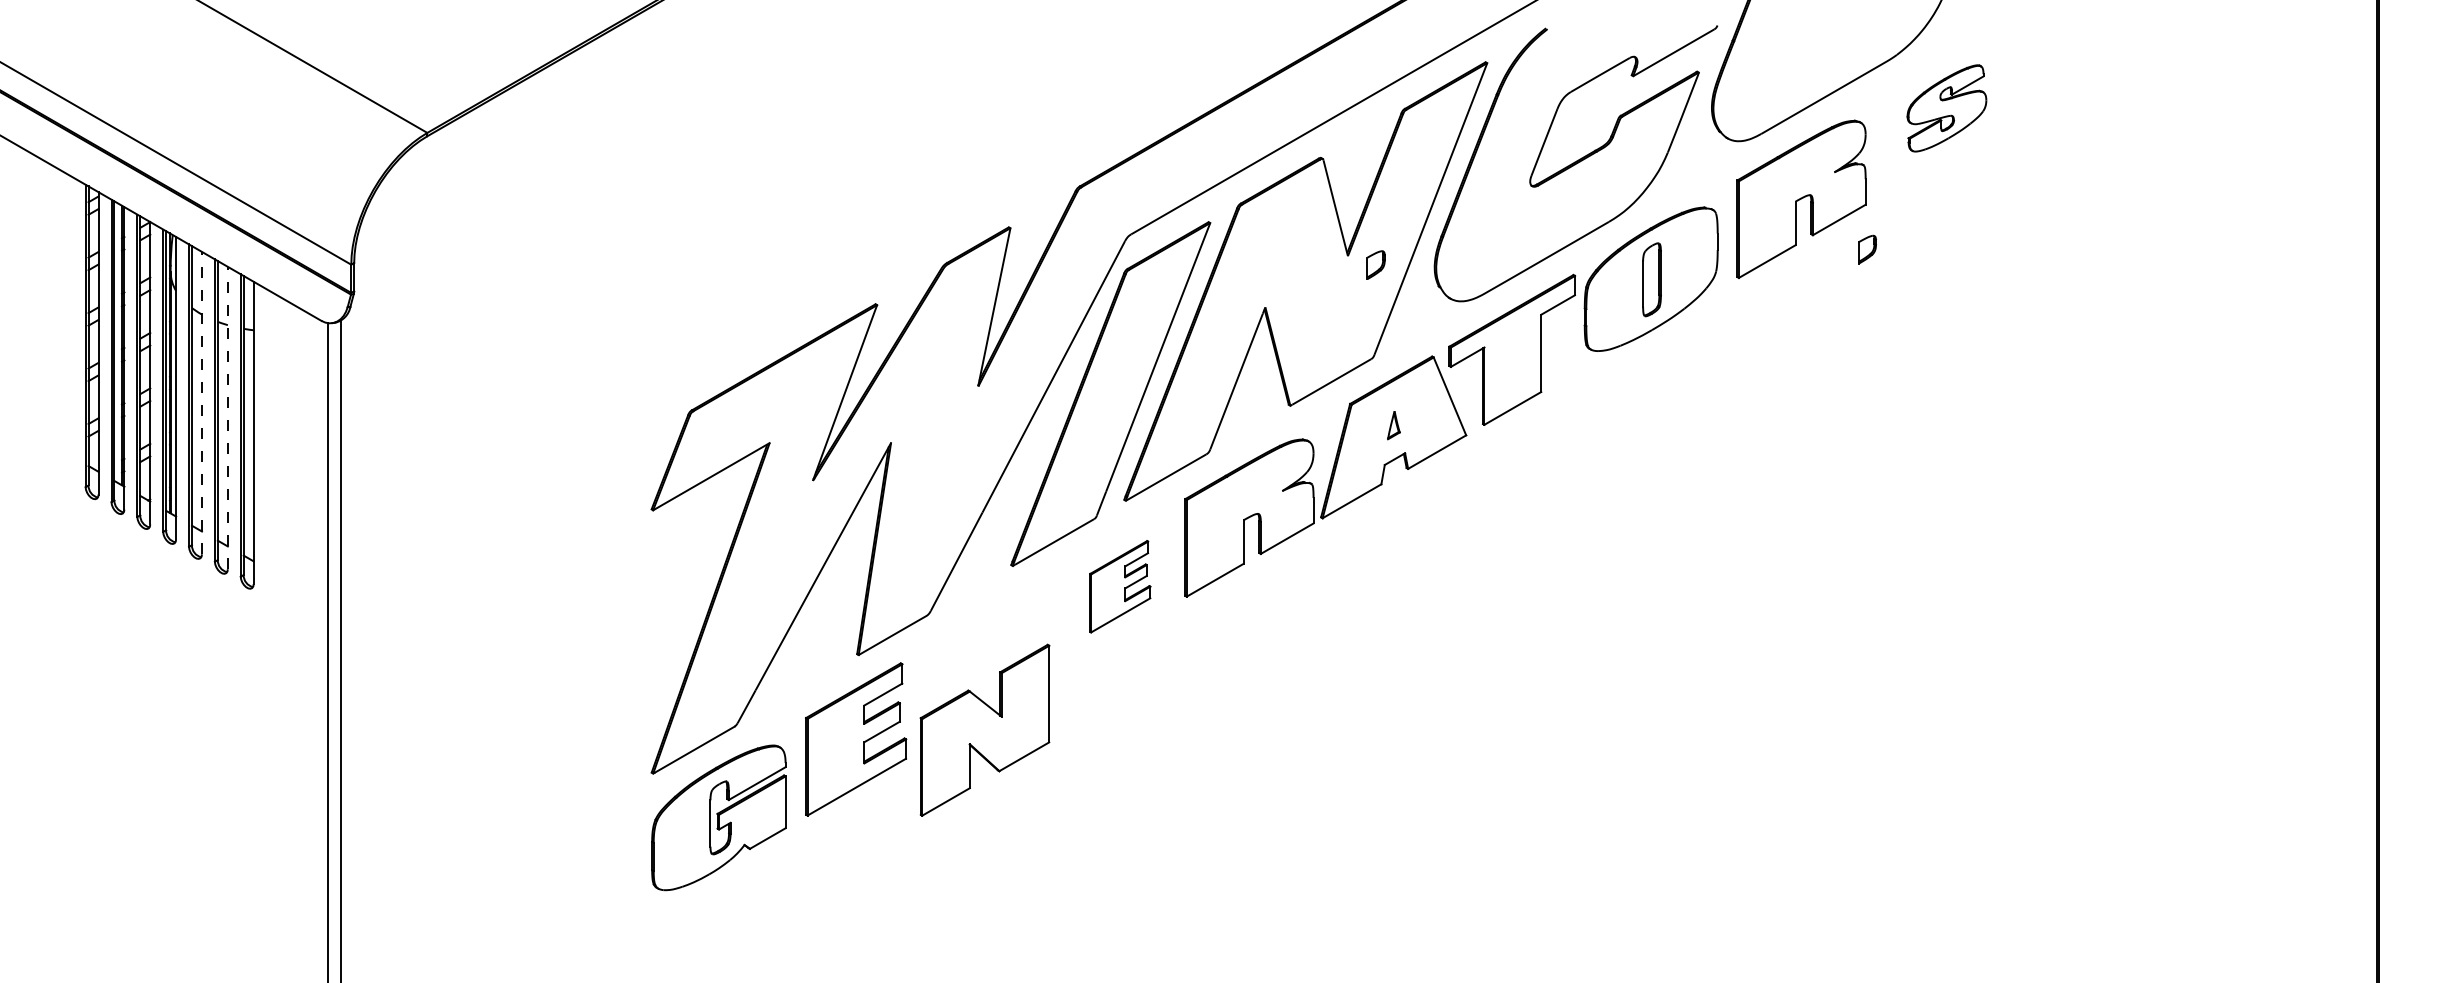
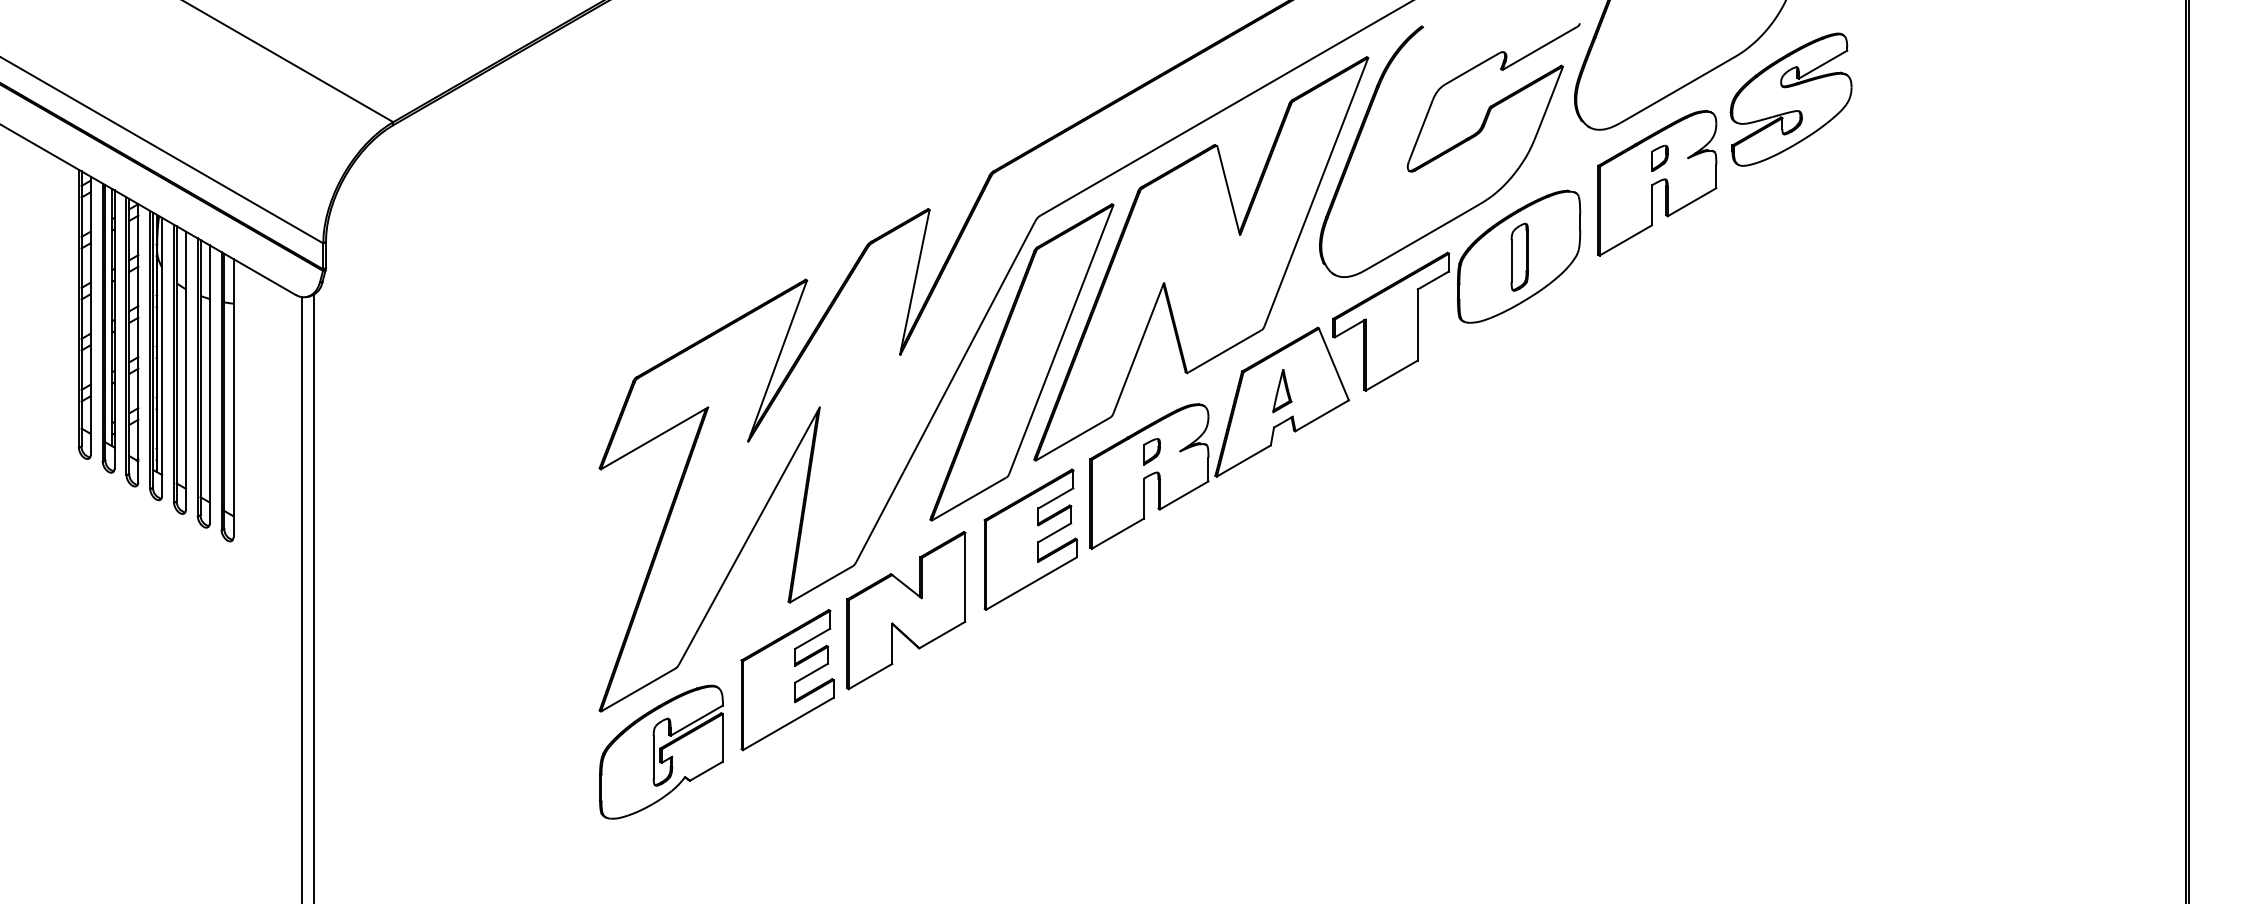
part: (1946, 108) -> (1790, 99), size x1.67
part: (1866, 248) -> (1659, 157), moved
part: (1375, 264) -> (1151, 451), moved
line: (201, 402) -> (185, 370), dashed -> solid
line: (227, 417) -> (209, 383), dashed -> solid
part: (1394, 425) -> (1282, 391), size x1.67
part: (1120, 586) -> (1030, 539), size x1.67
part: (985, 730) -> (906, 610), moved

